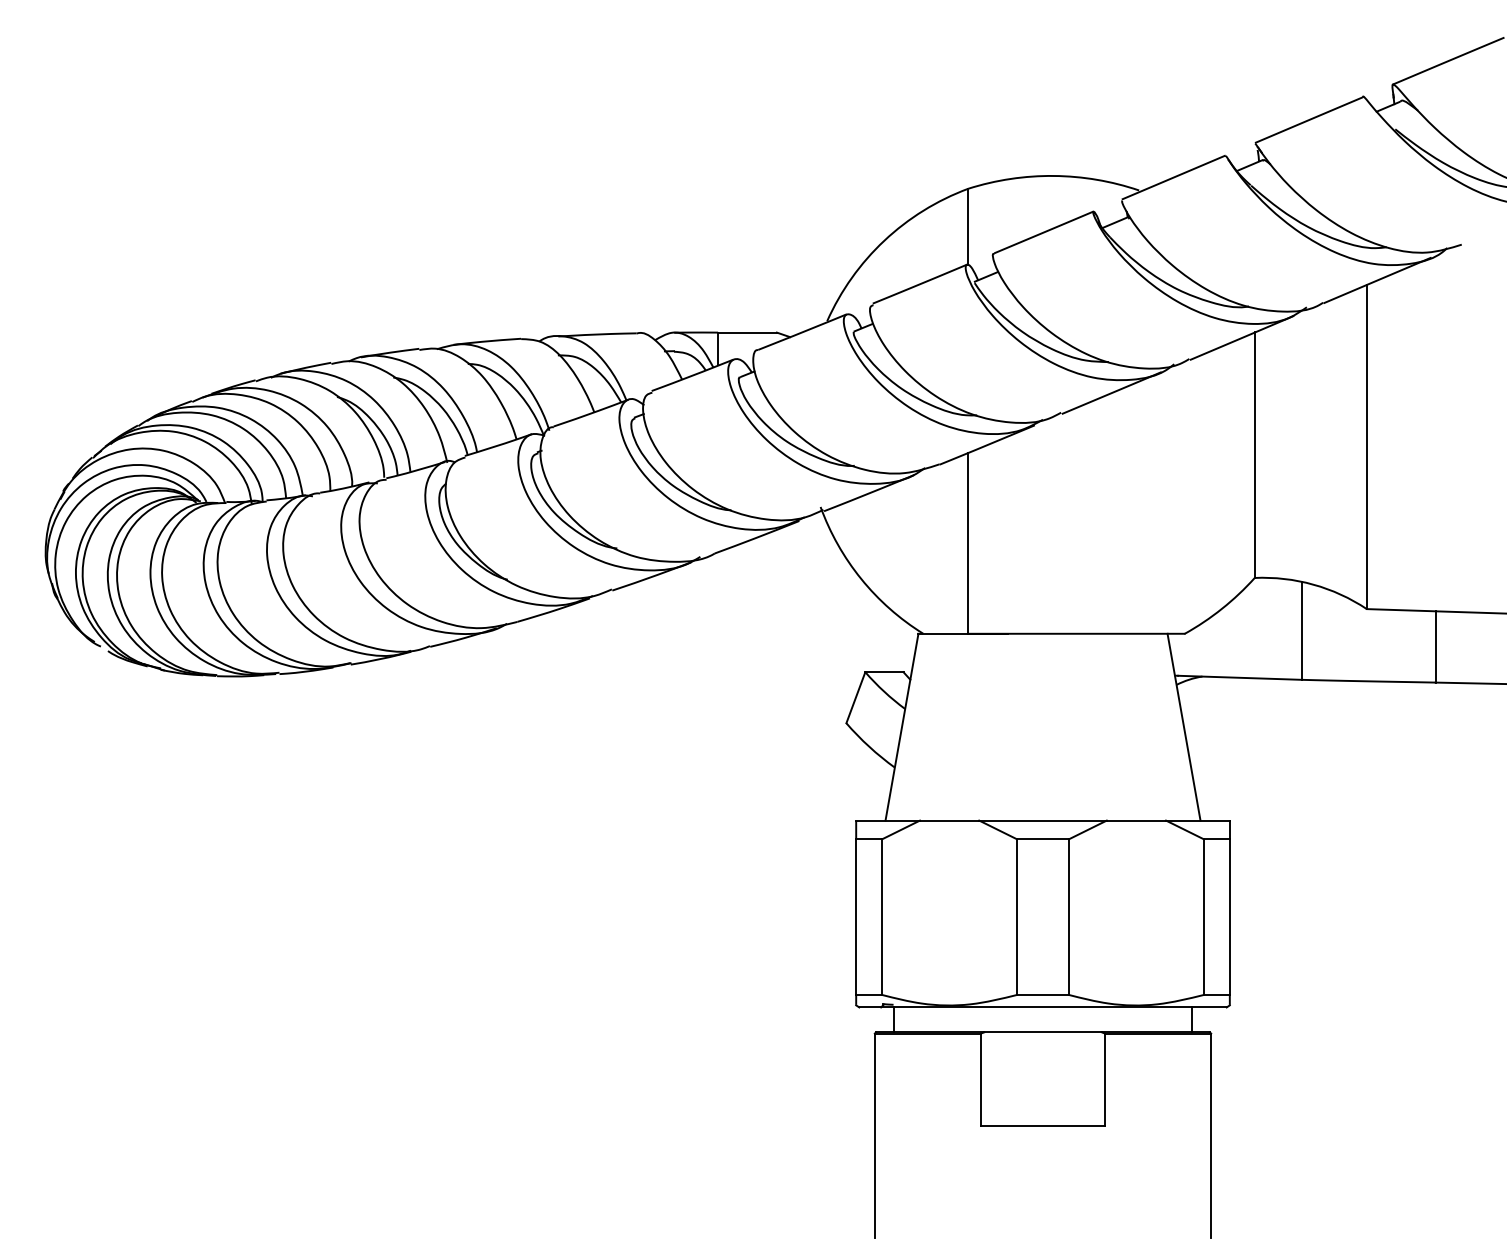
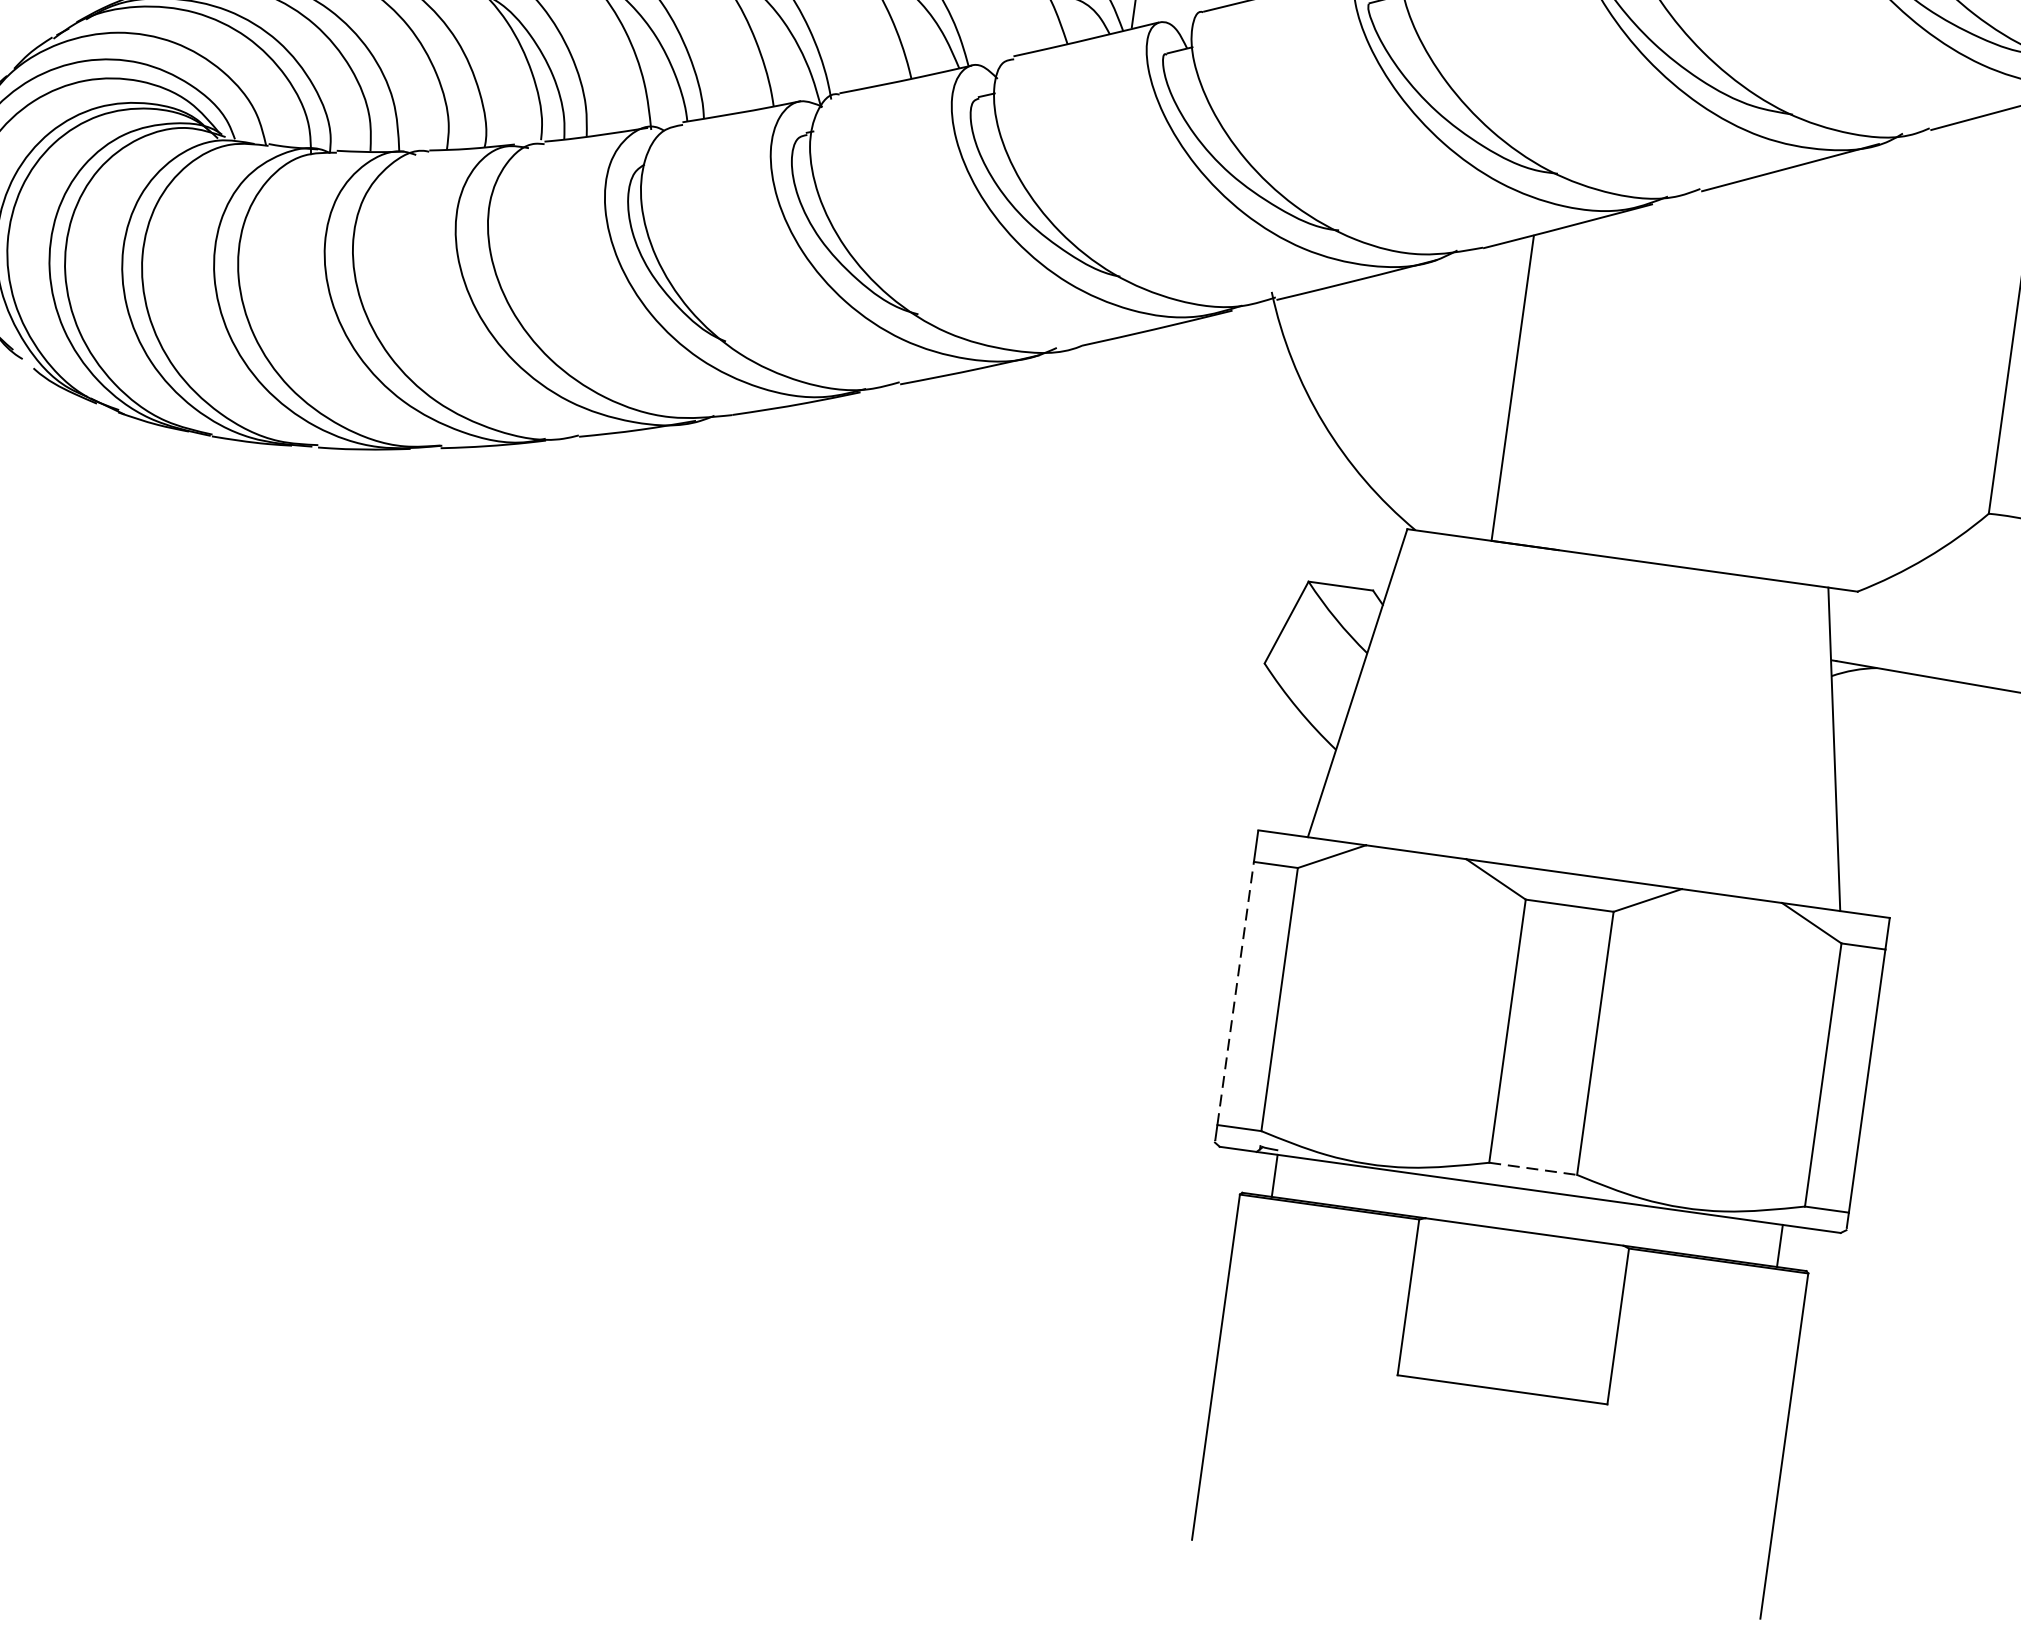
line: (856, 917) -> (1236, 994), solid -> dashed
line: (1043, 994) -> (1534, 1168), solid -> dashed

